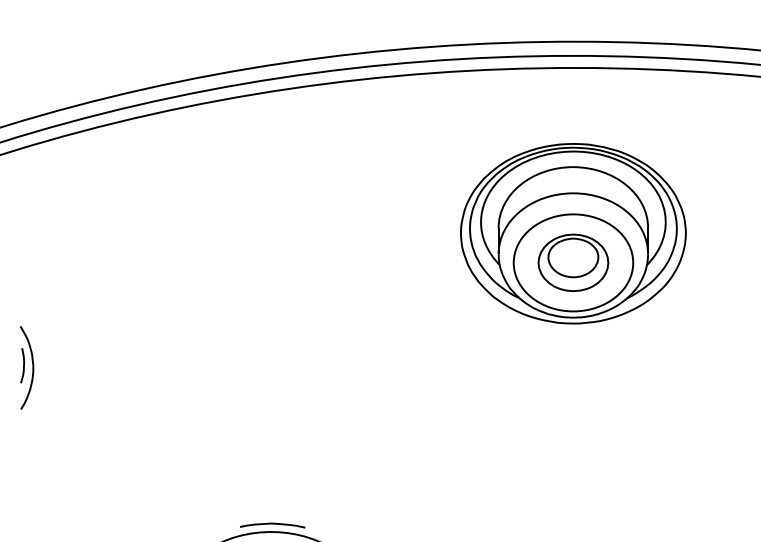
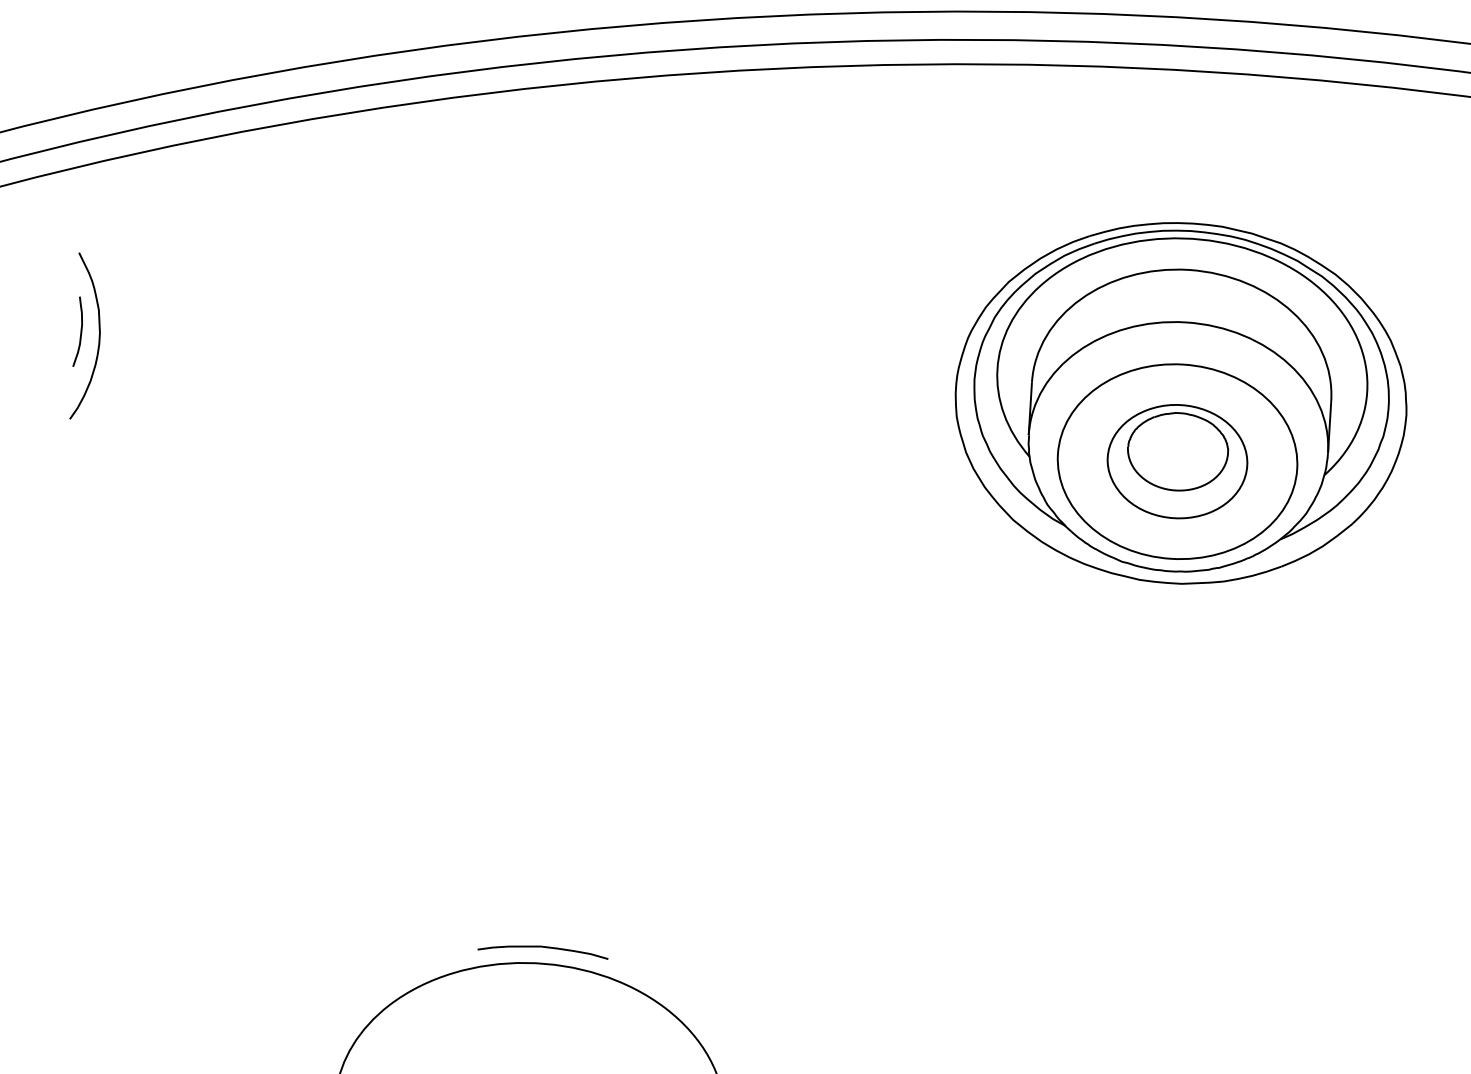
part: (27, 367) -> (88, 335), moved

